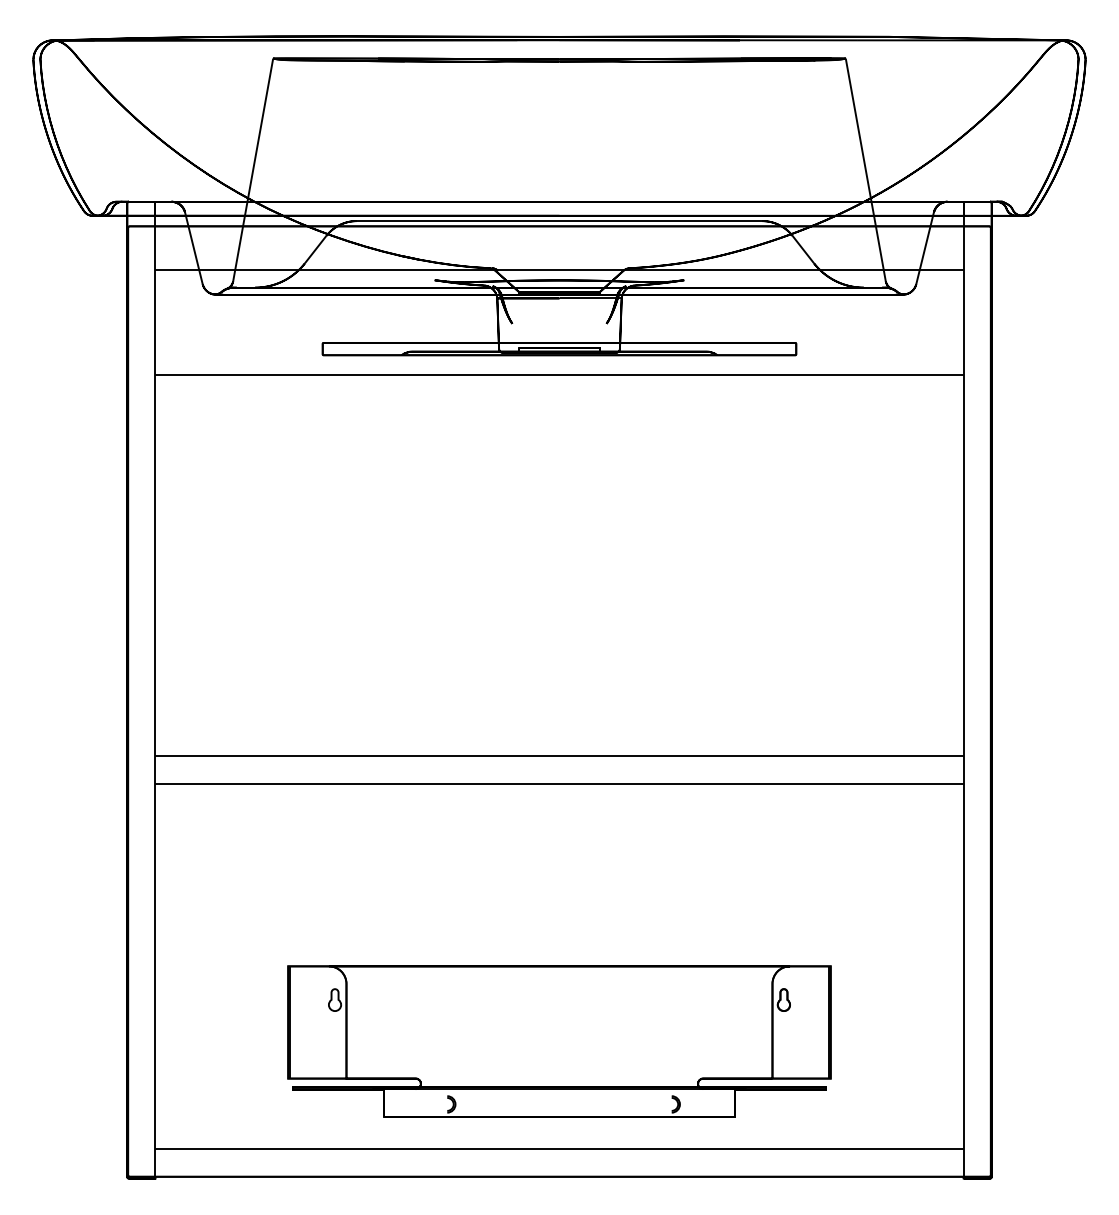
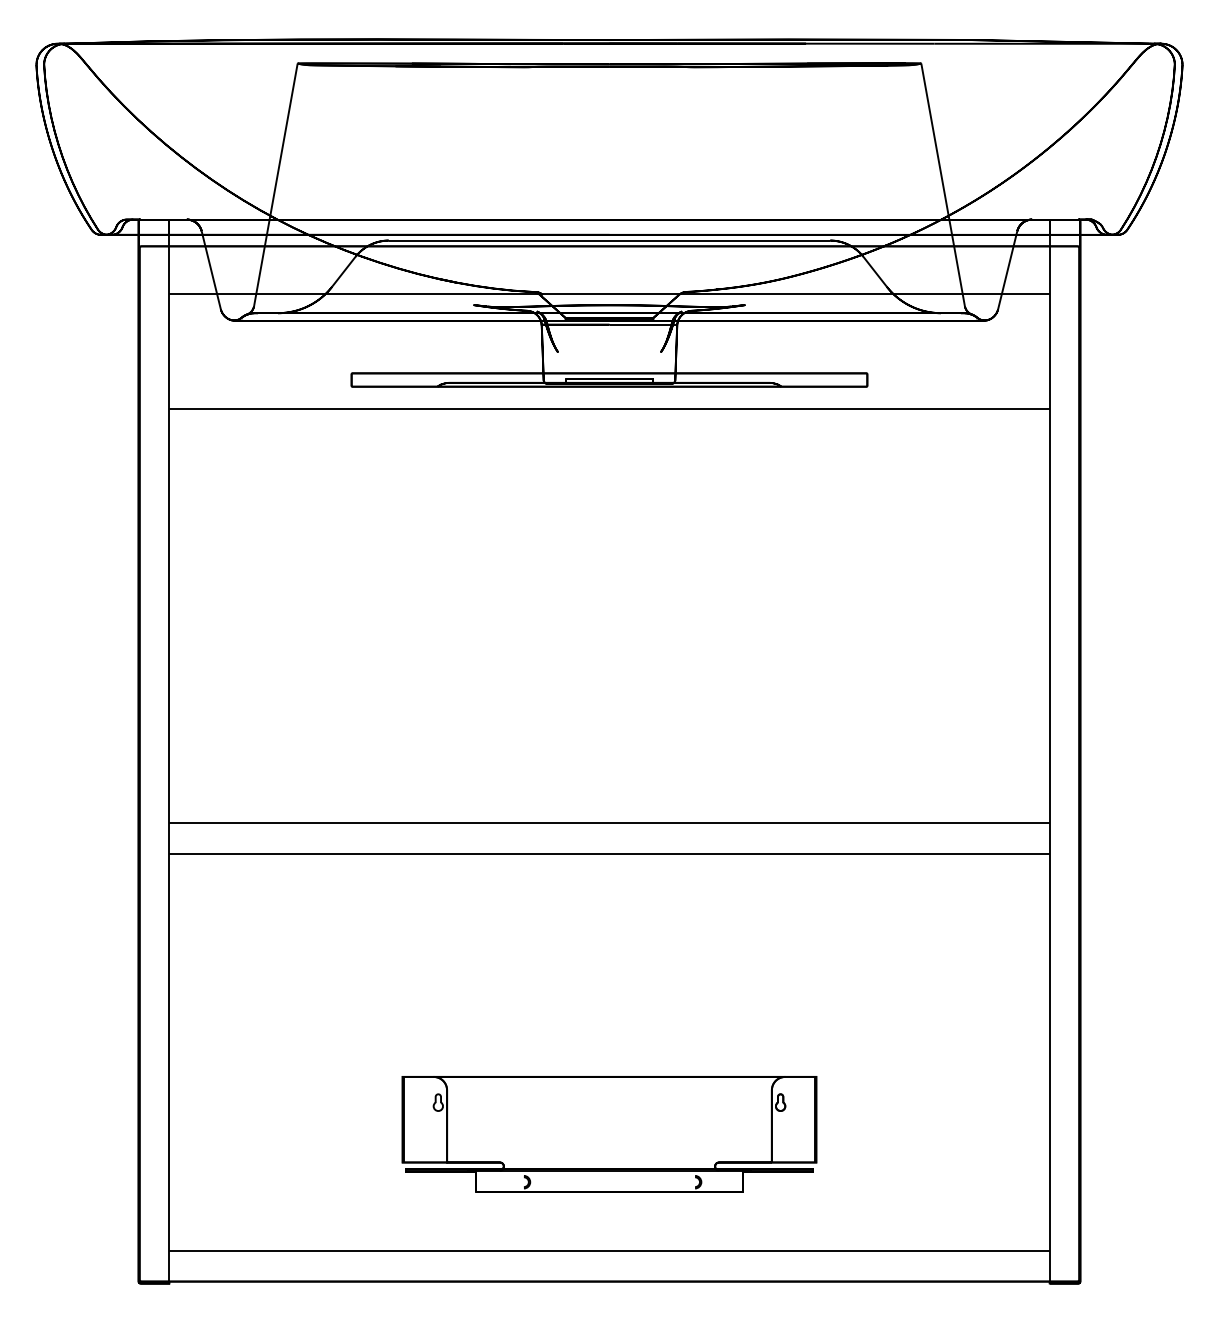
part: (559, 1041) -> (609, 1134), size x0.7

